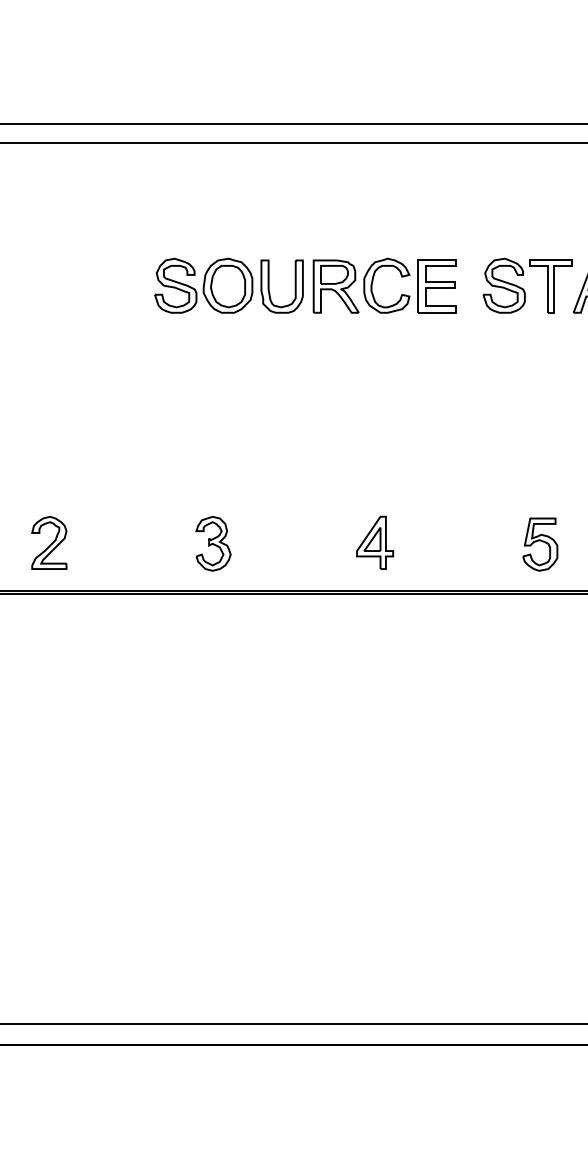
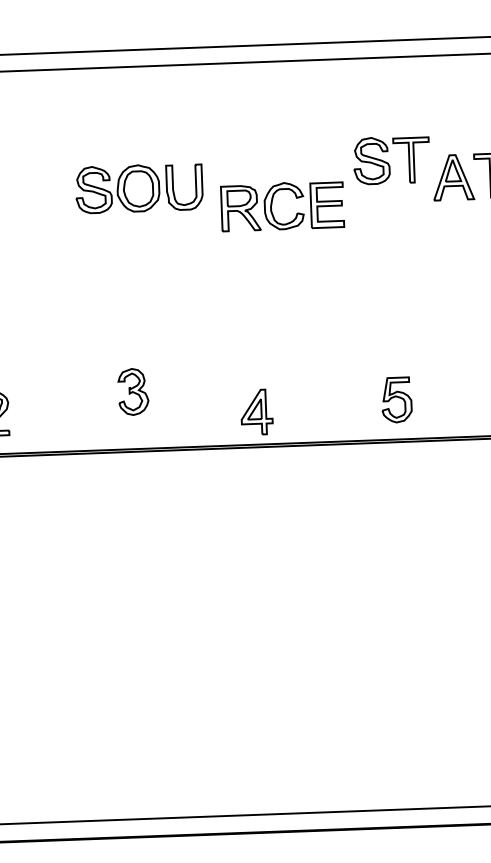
part: (373, 281) -> (272, 202), moved
part: (527, 285) -> (391, 160), moved
part: (375, 542) -> (257, 411), moved
part: (213, 543) -> (133, 391), moved
part: (540, 544) -> (396, 399), moved

